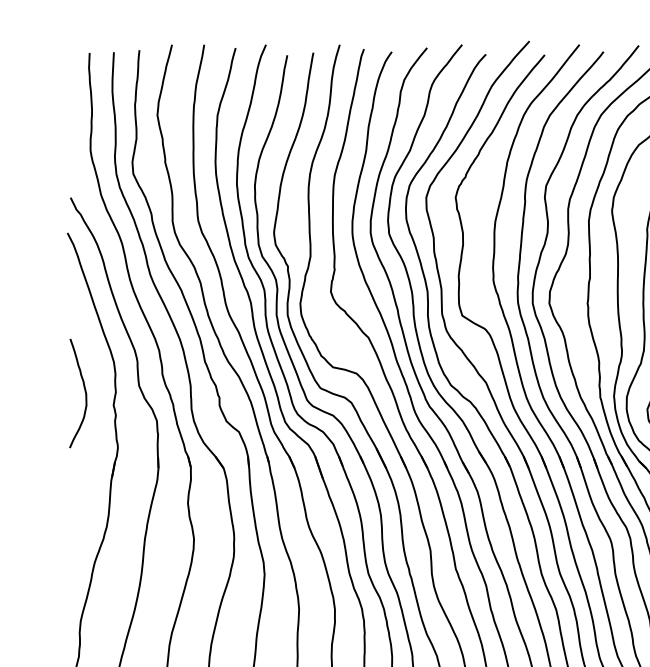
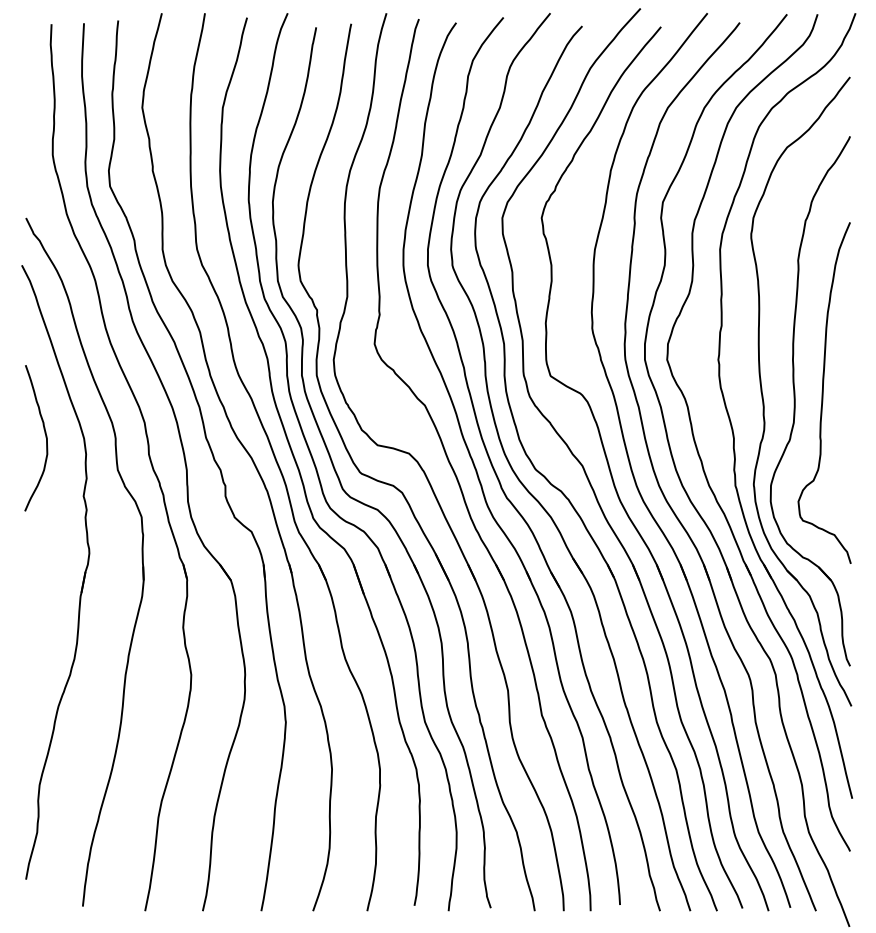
curve: (85, 392) -> (45, 437), moved

